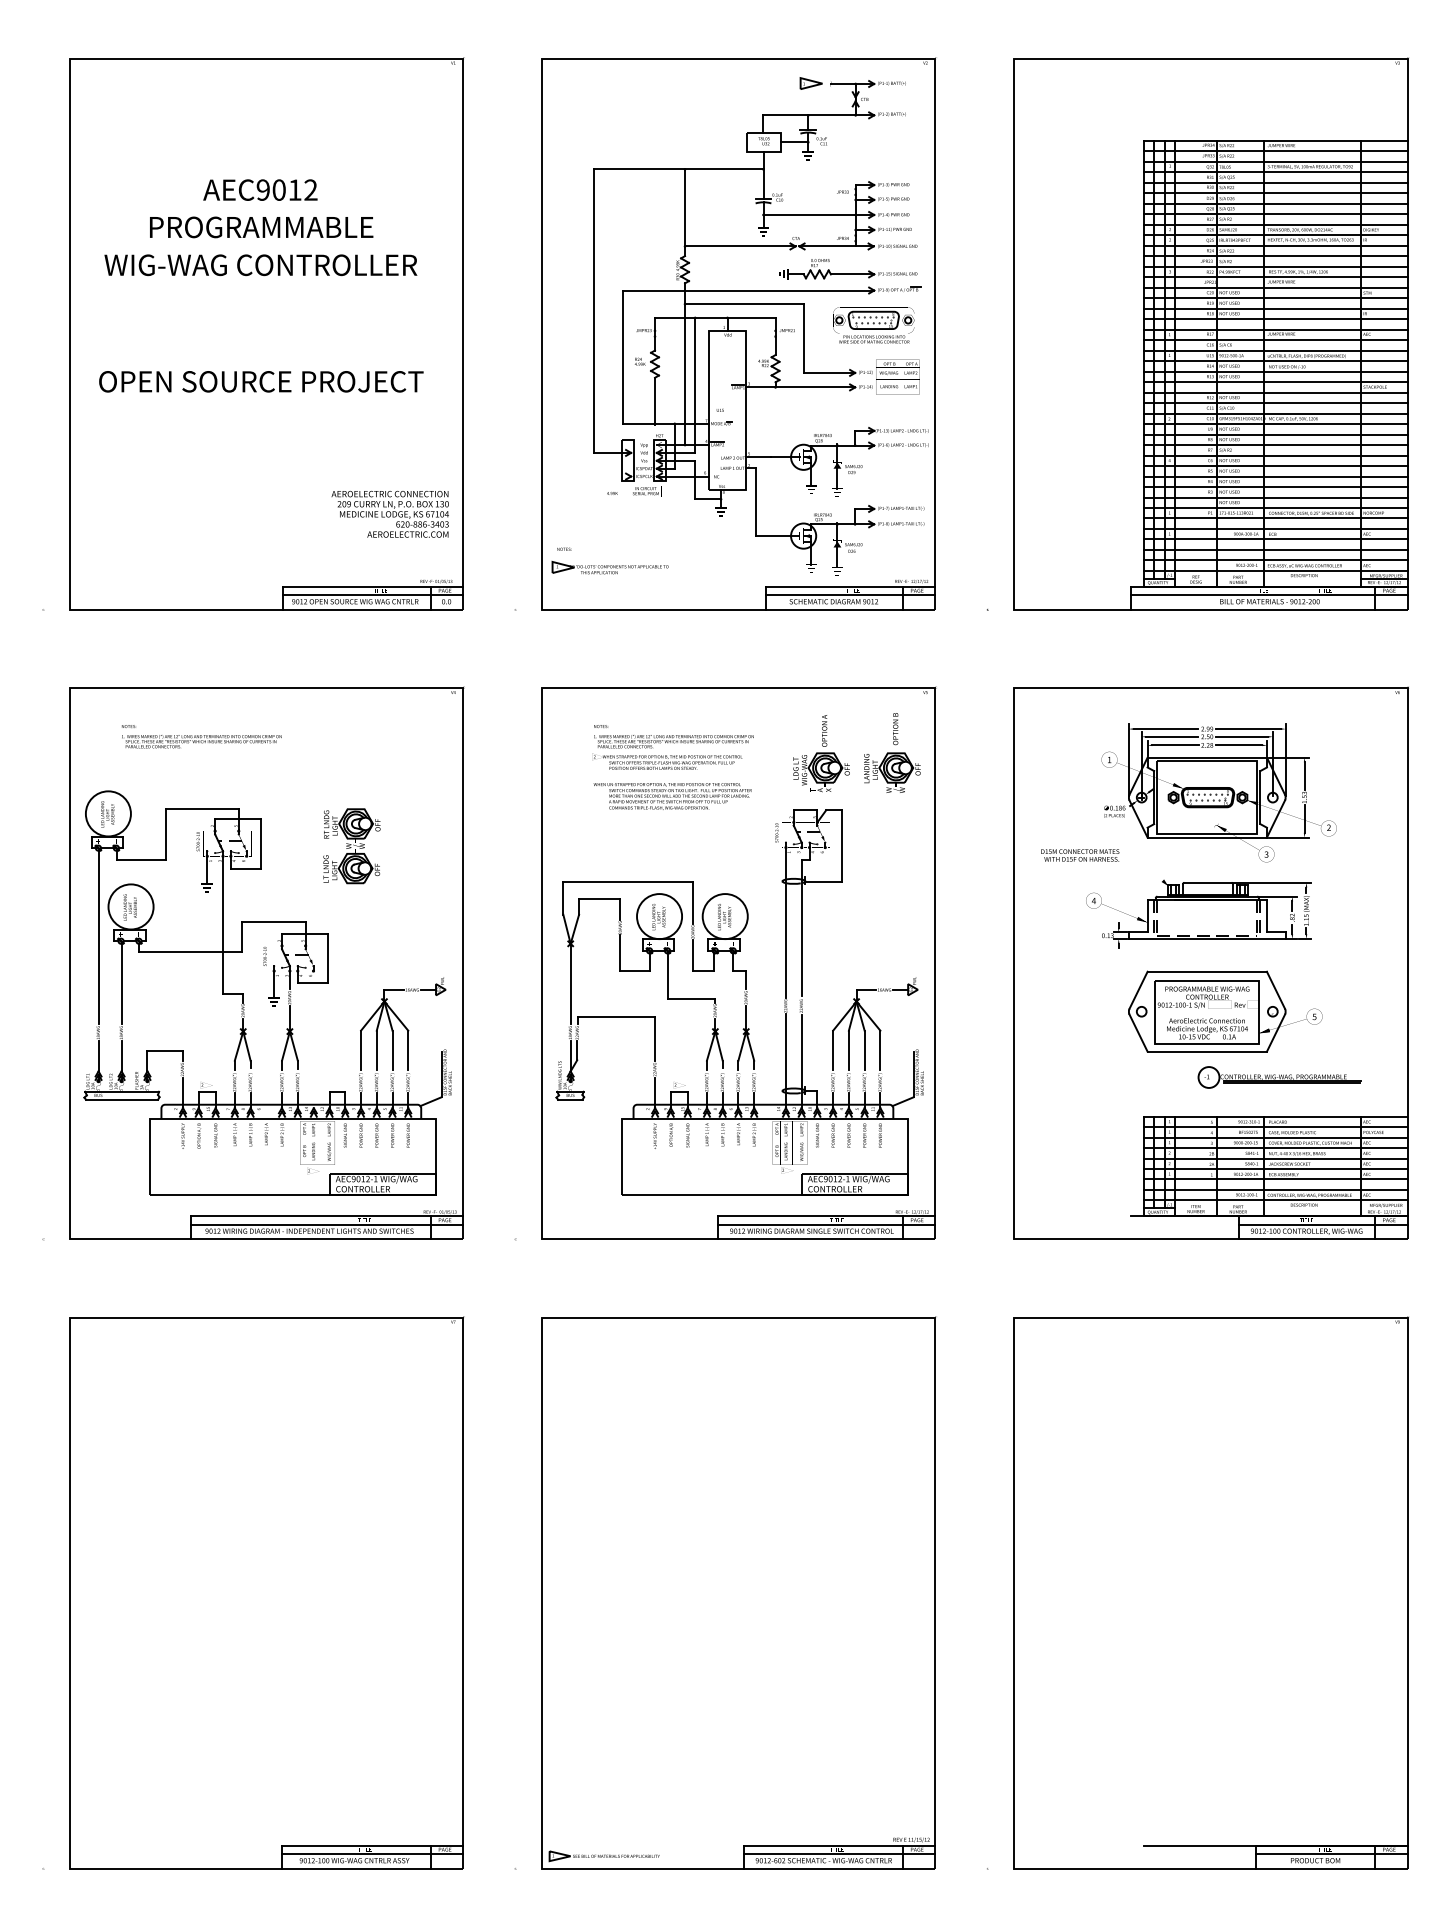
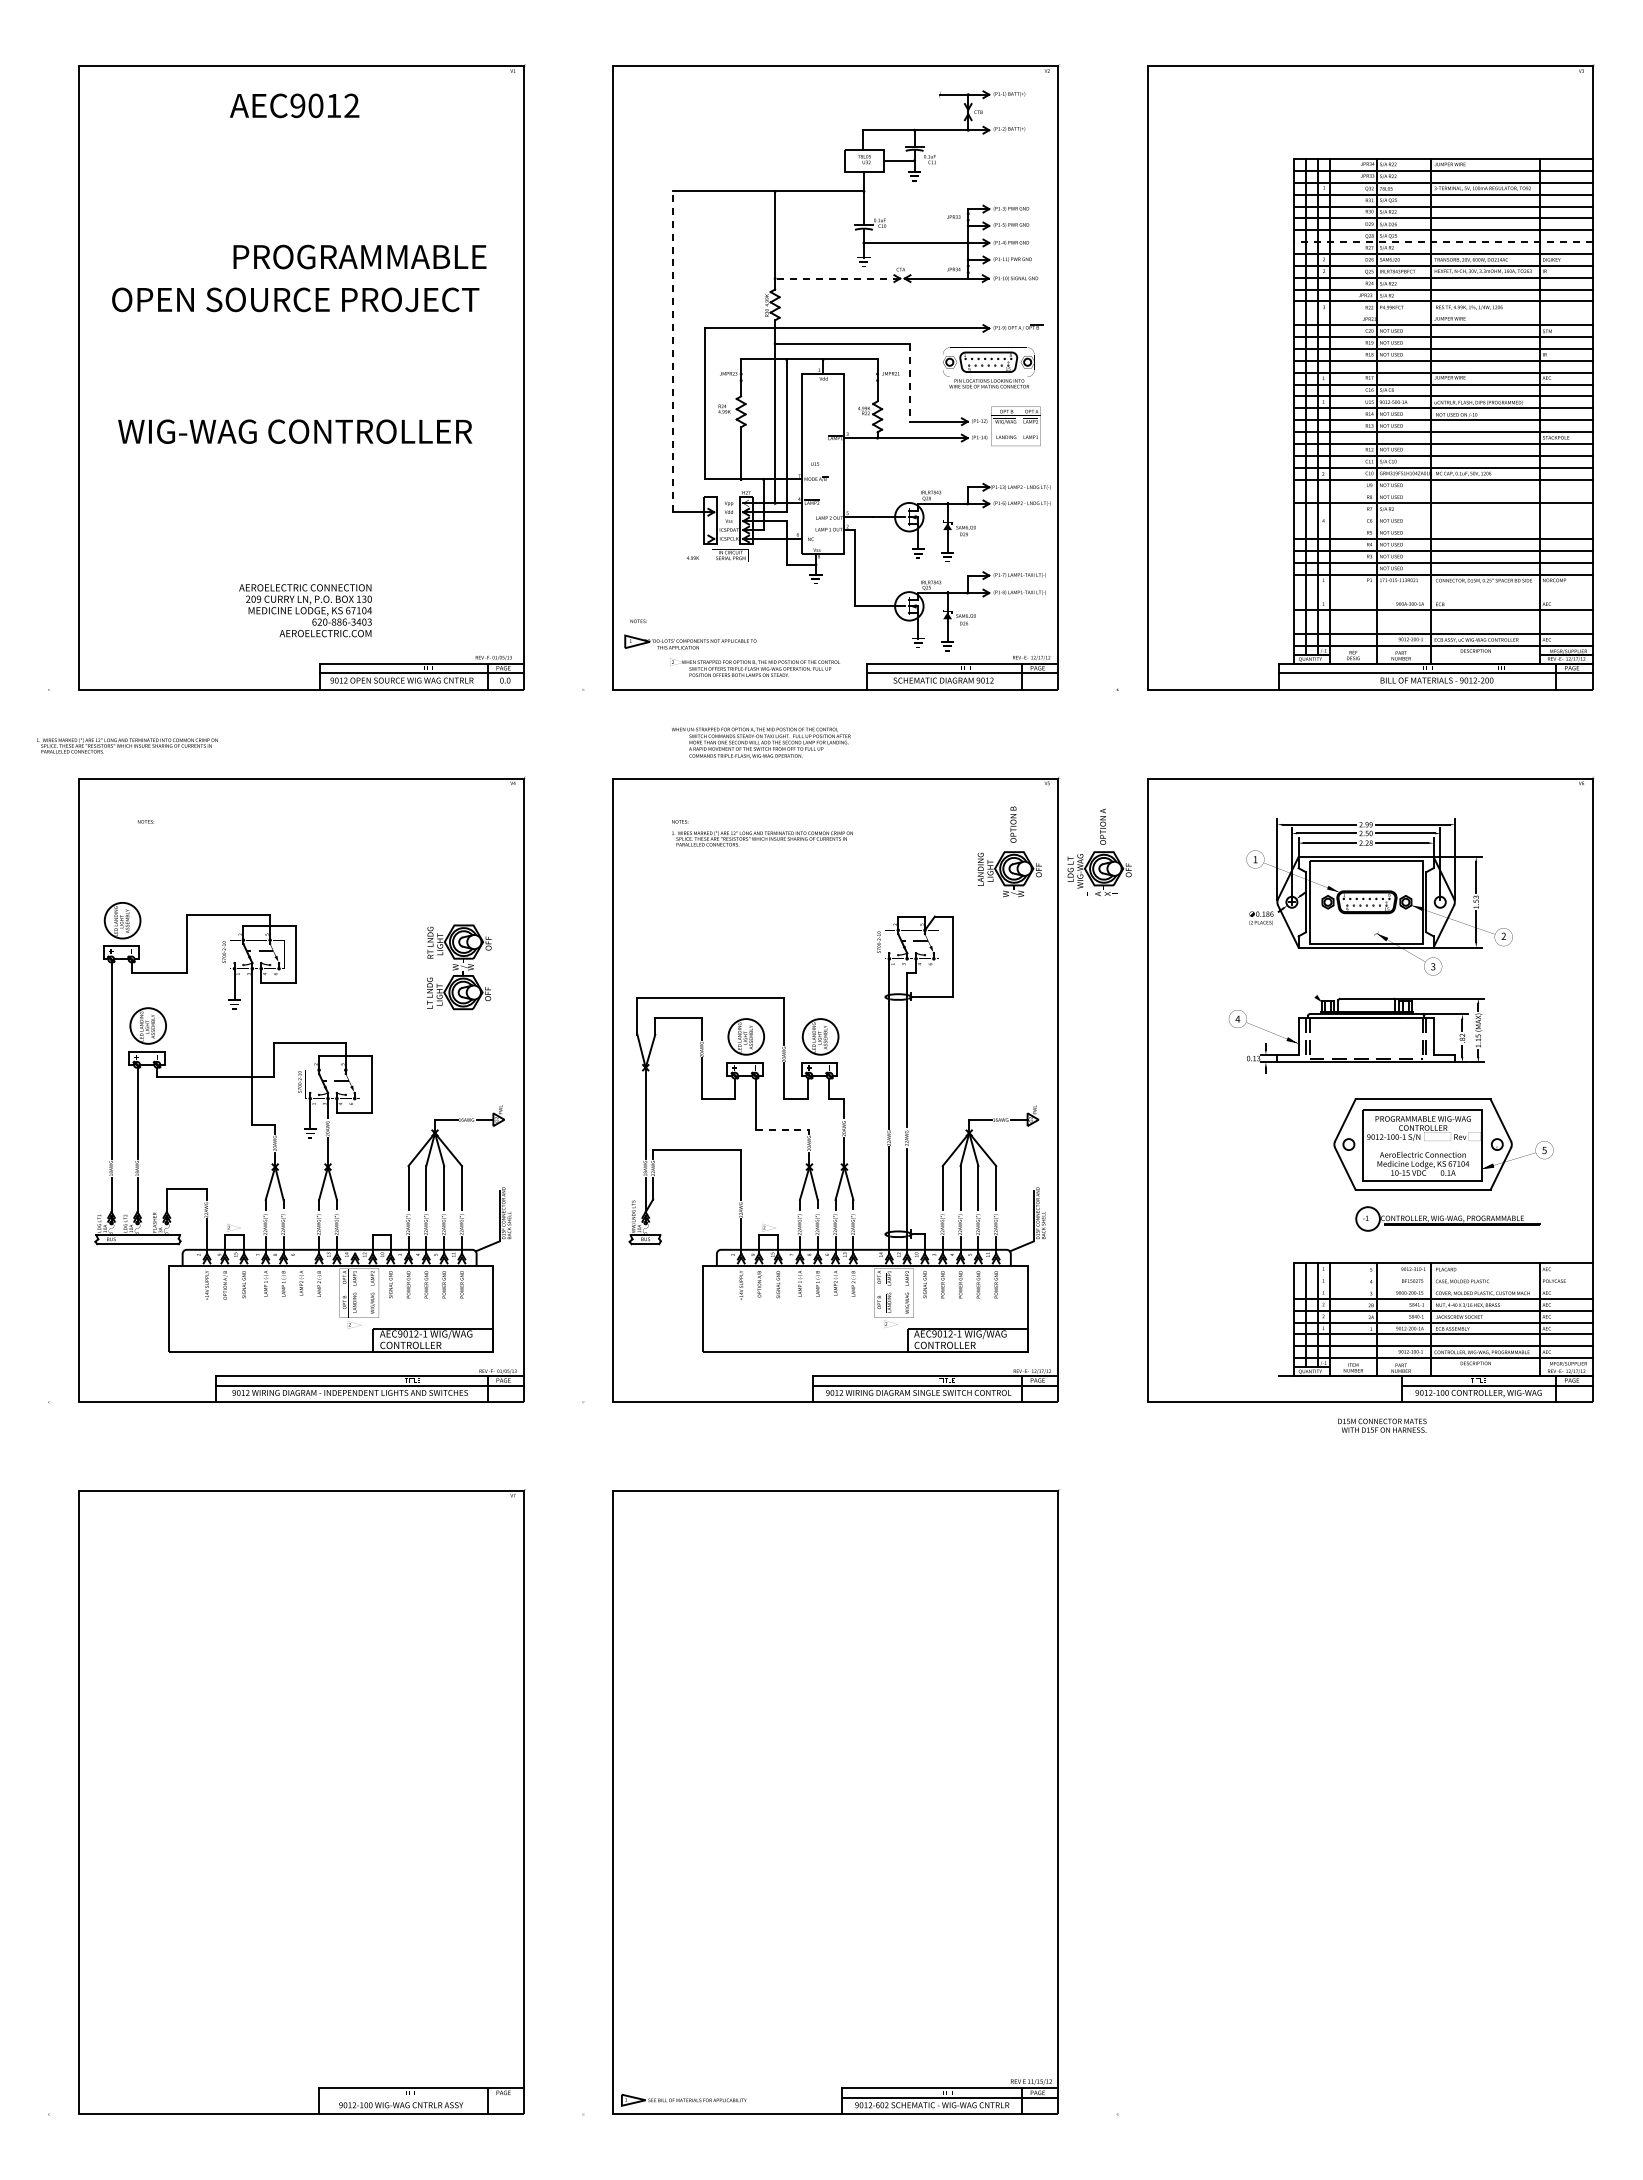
part: (810, 83) -> (917, 94), removed
text: (260, 189) -> (294, 105), moved
line: (1274, 214) -> (1442, 242), solid -> dashed
text: (261, 226) -> (359, 256), moved
line: (740, 246) -> (837, 278), solid -> dashed
text: (261, 264) -> (295, 299), WIG-WAG CONTROLLER -> OPEN SOURCE PROJECT
part: (848, 269) -> (960, 304), removed
line: (1275, 277) -> (1443, 313), removed
line: (594, 310) -> (672, 351), solid -> dashed
line: (803, 338) -> (909, 382), solid -> dashed
text: (261, 381) -> (295, 431), OPEN SOURCE PROJECT -> WIG-WAG CONTROLLER
line: (1275, 434) -> (1443, 491), removed
line: (1275, 455) -> (1443, 515), removed
line: (1275, 466) -> (1443, 527), removed
text: (390, 514) -> (305, 610), moved
line: (1275, 518) -> (1443, 586), removed
line: (1275, 529) -> (1443, 598), removed
line: (1275, 550) -> (1443, 622), removed
text: (201, 741) -> (127, 745), moved
part: (821, 753) -> (1099, 852), moved
text: (666, 761) -> (754, 667), moved
text: (672, 796) -> (761, 742), moved
circle: (108, 813) -> (122, 920), size x0.7
part: (352, 846) -> (459, 967), moved
text: (1080, 855) -> (1382, 1425), moved
circle: (130, 906) -> (147, 1025), size x0.7
circle: (658, 916) -> (745, 1036), size x0.7
circle: (725, 916) -> (820, 1036), size x0.7
line: (691, 999) -> (782, 1130), solid -> dashed
part: (1225, 1011) -> (1443, 1144), moved
line: (1275, 1127) -> (1443, 1275), removed
line: (1275, 1137) -> (1443, 1286), removed
part: (1211, 1592) -> (1370, 1801), removed
line: (372, 1853) -> (421, 2097), removed

